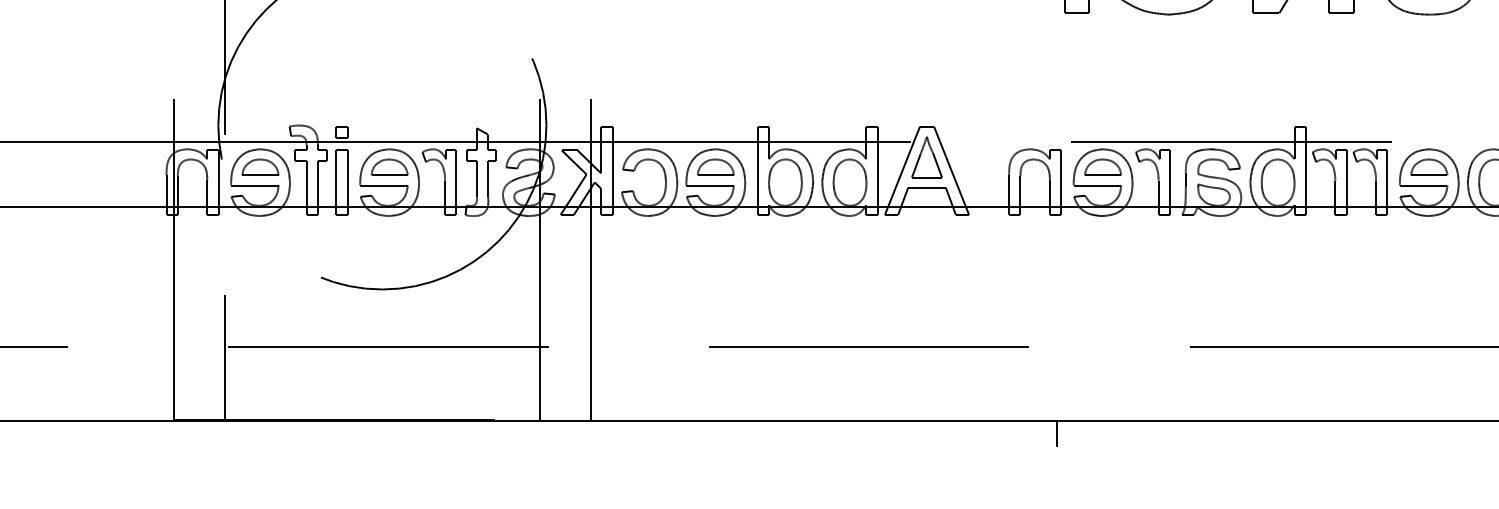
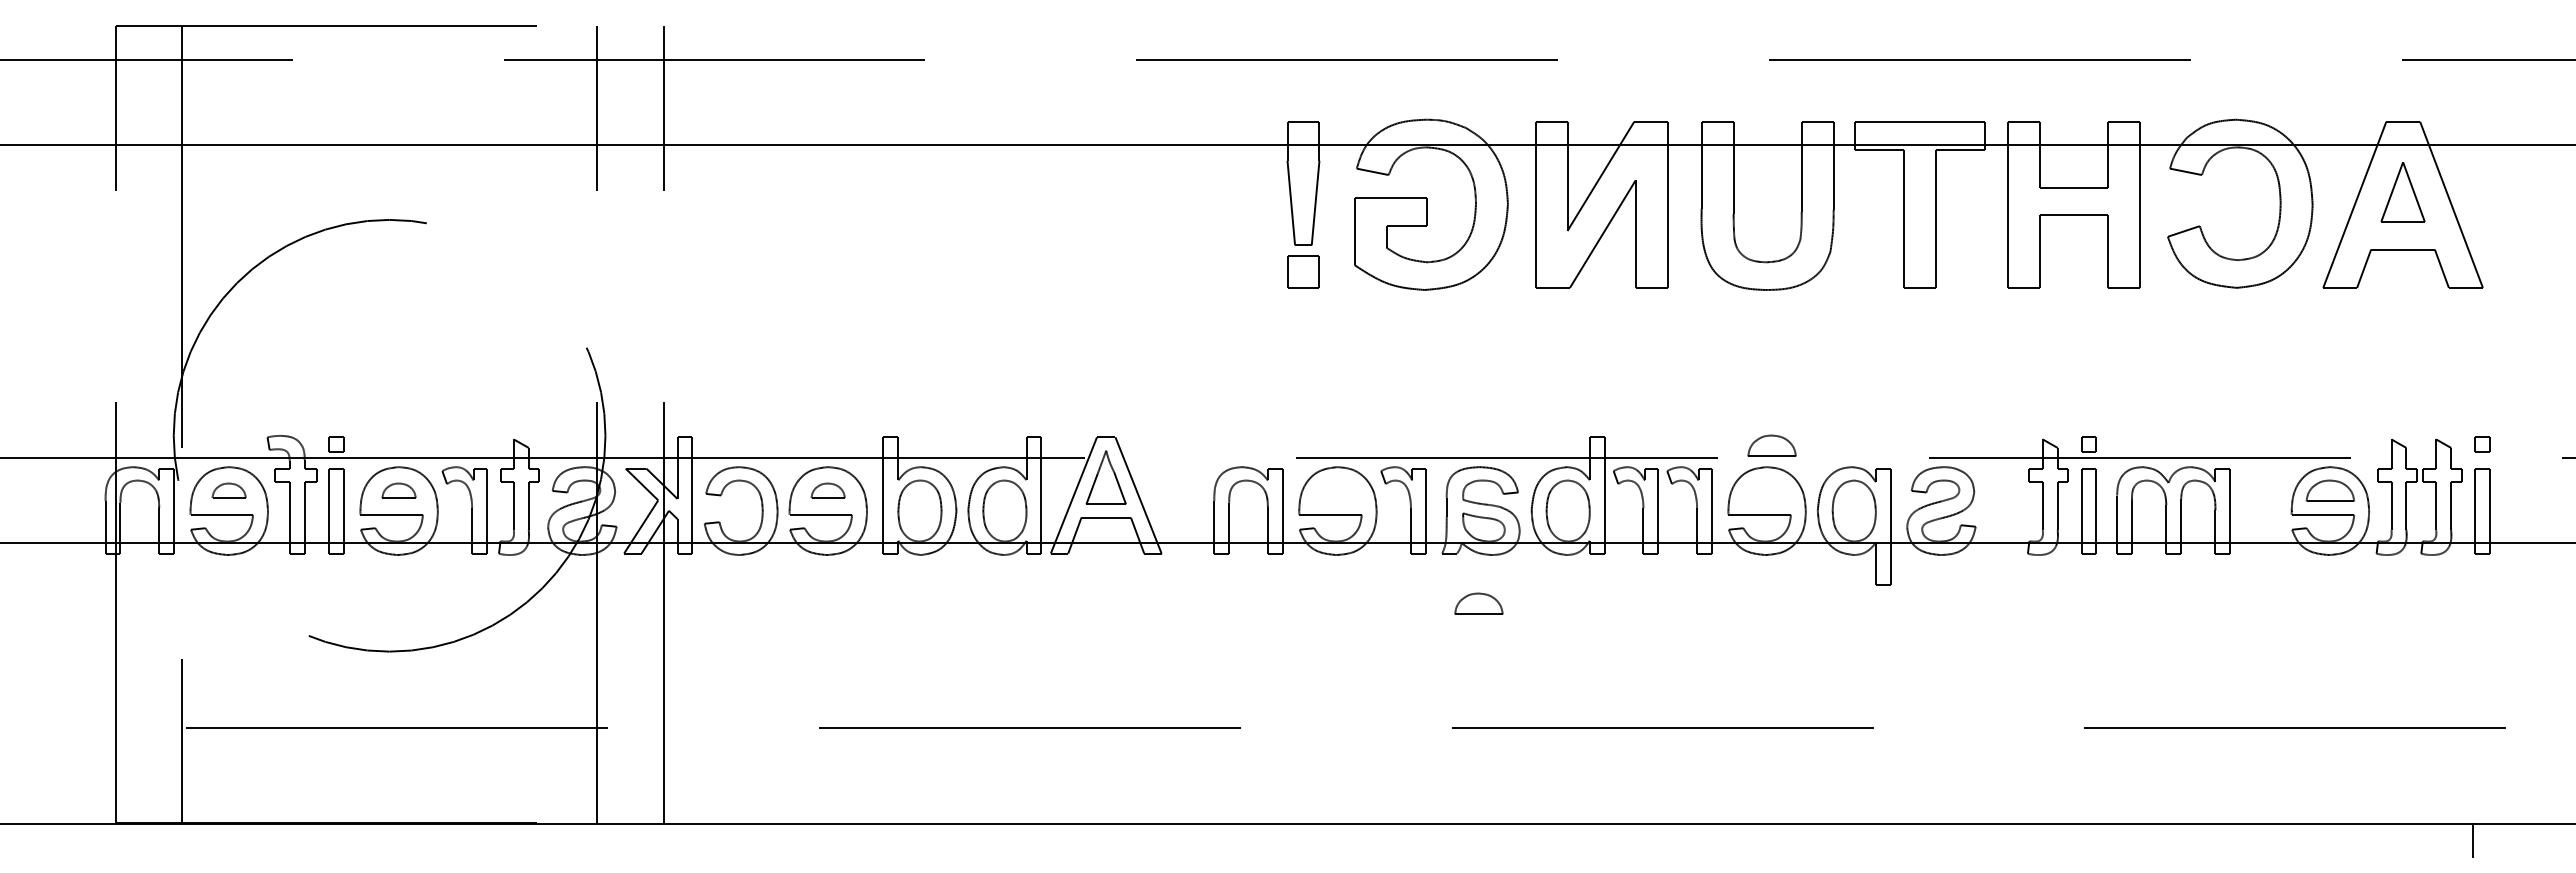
part: (259, 167) -> (228, 490), size x0.7
part: (389, 167) -> (398, 490), size x0.7
part: (715, 167) -> (827, 490), size x0.7
part: (1102, 167) -> (1478, 603), moved
part: (1428, 167) -> (1771, 445), moved
line: (1057, 433) -> (1277, 840), removed

